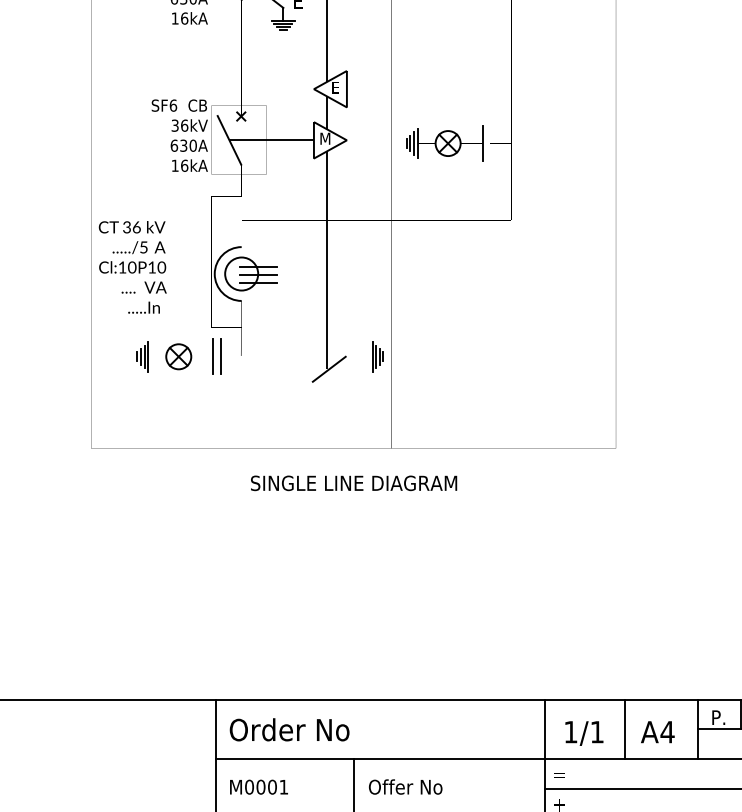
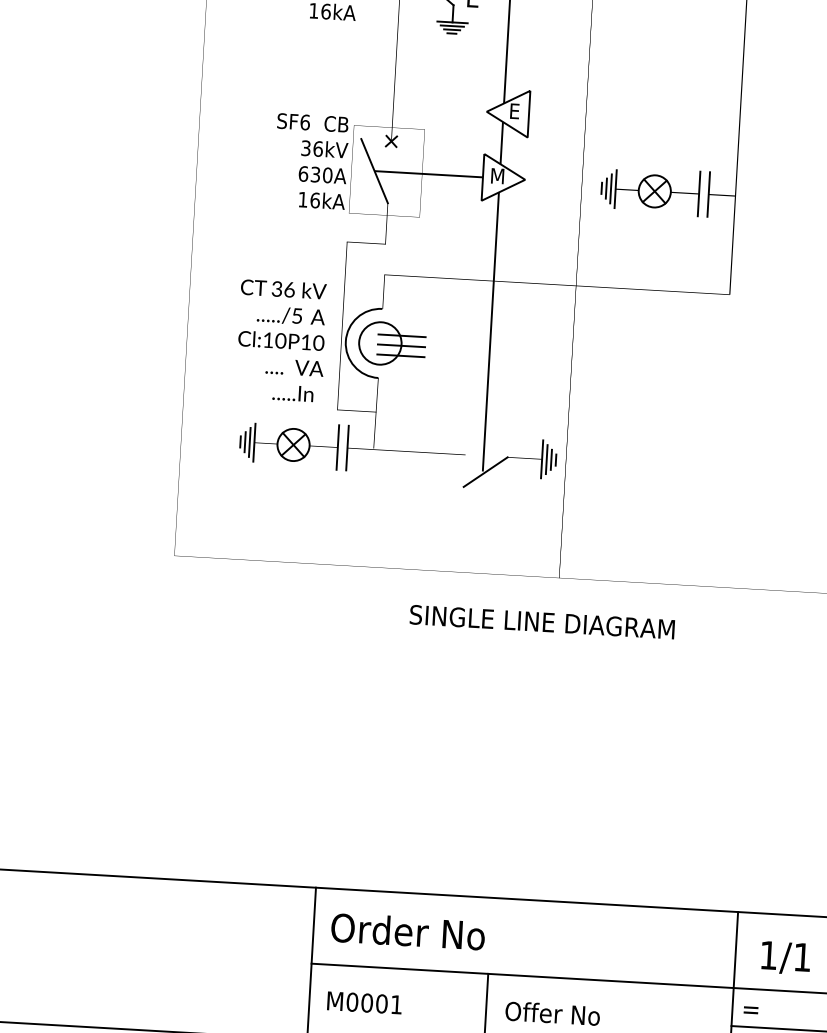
line: (490, 143) -> (709, 194), added
text: (132, 267) -> (281, 340), moved
text: (354, 483) -> (542, 622), moved

